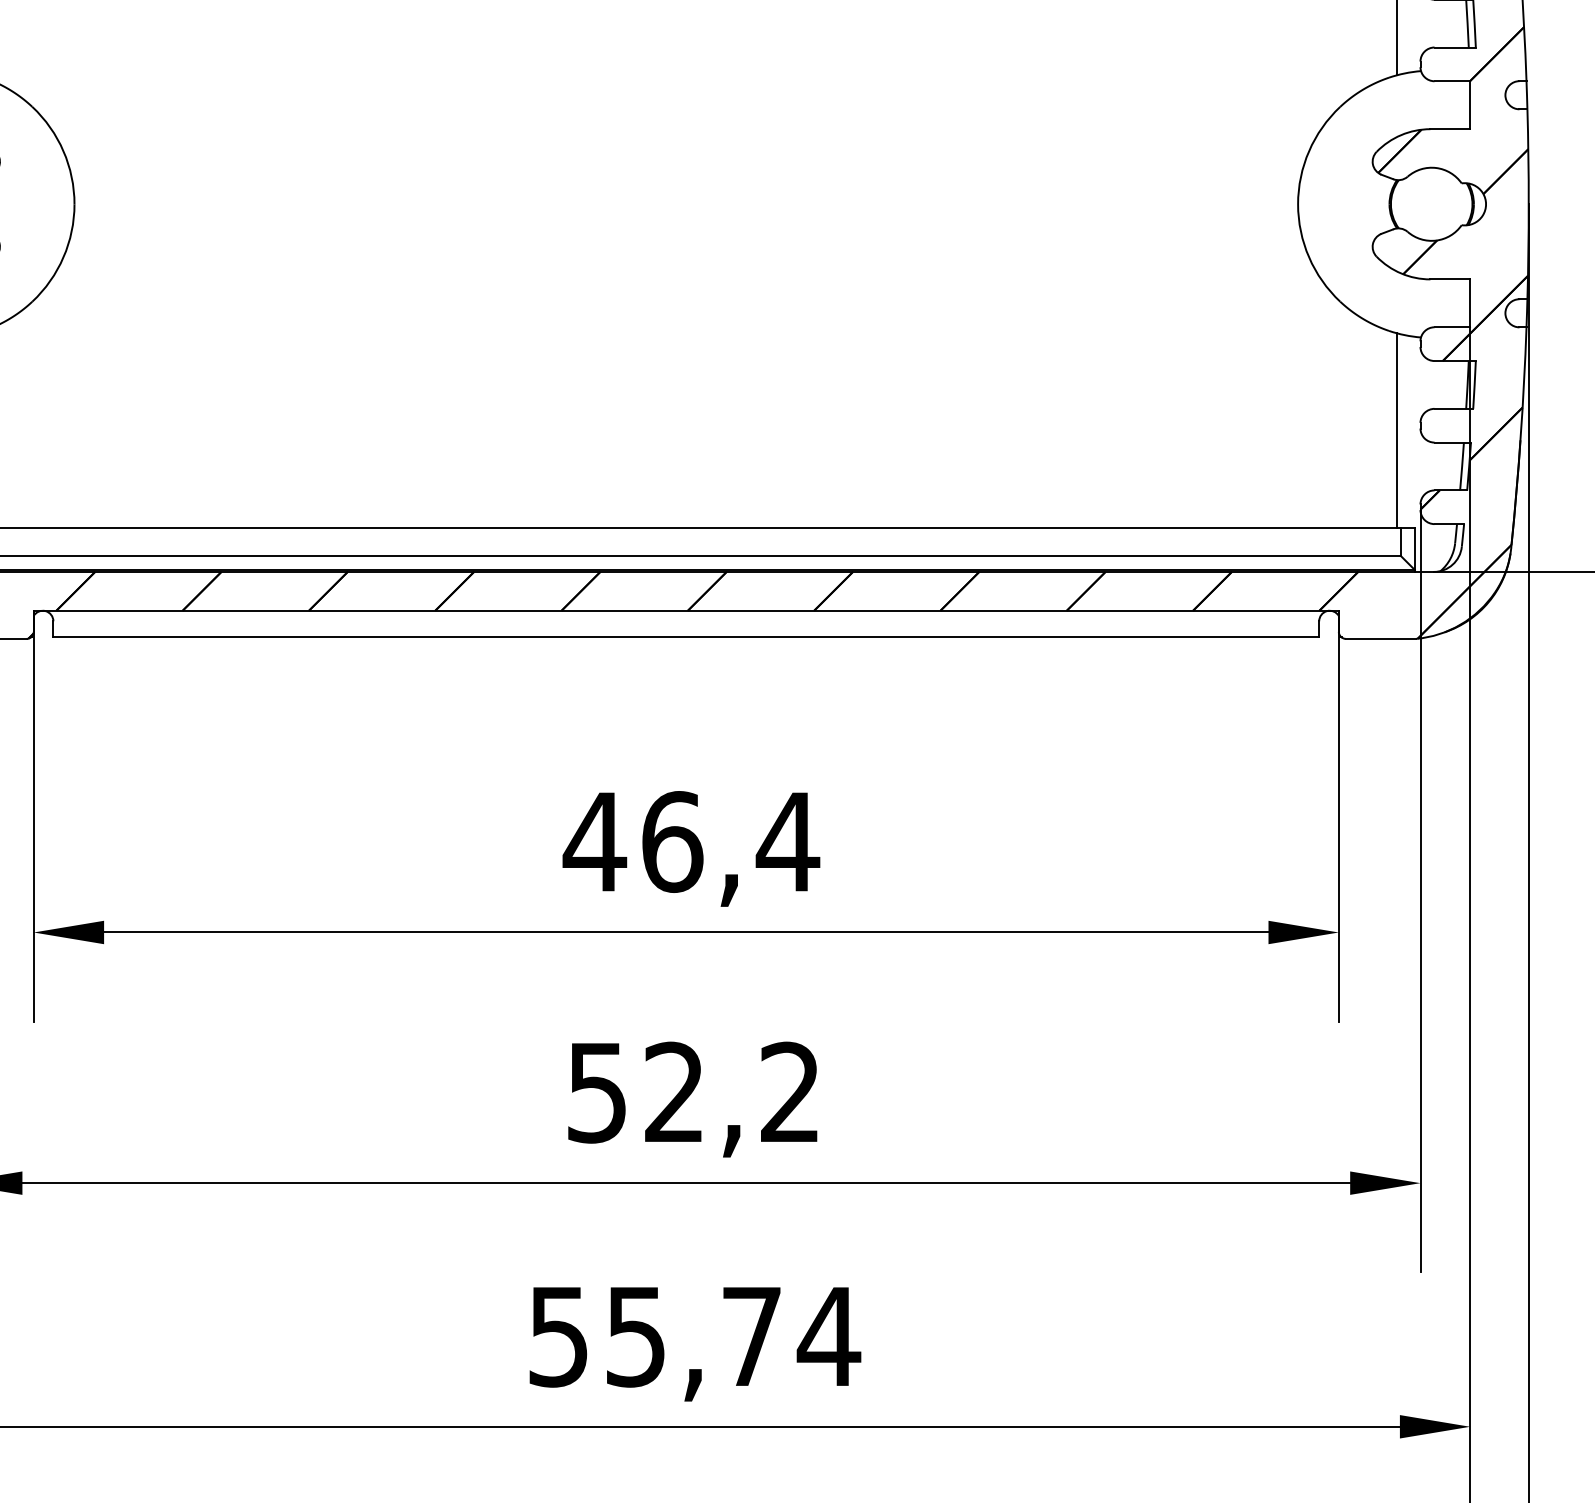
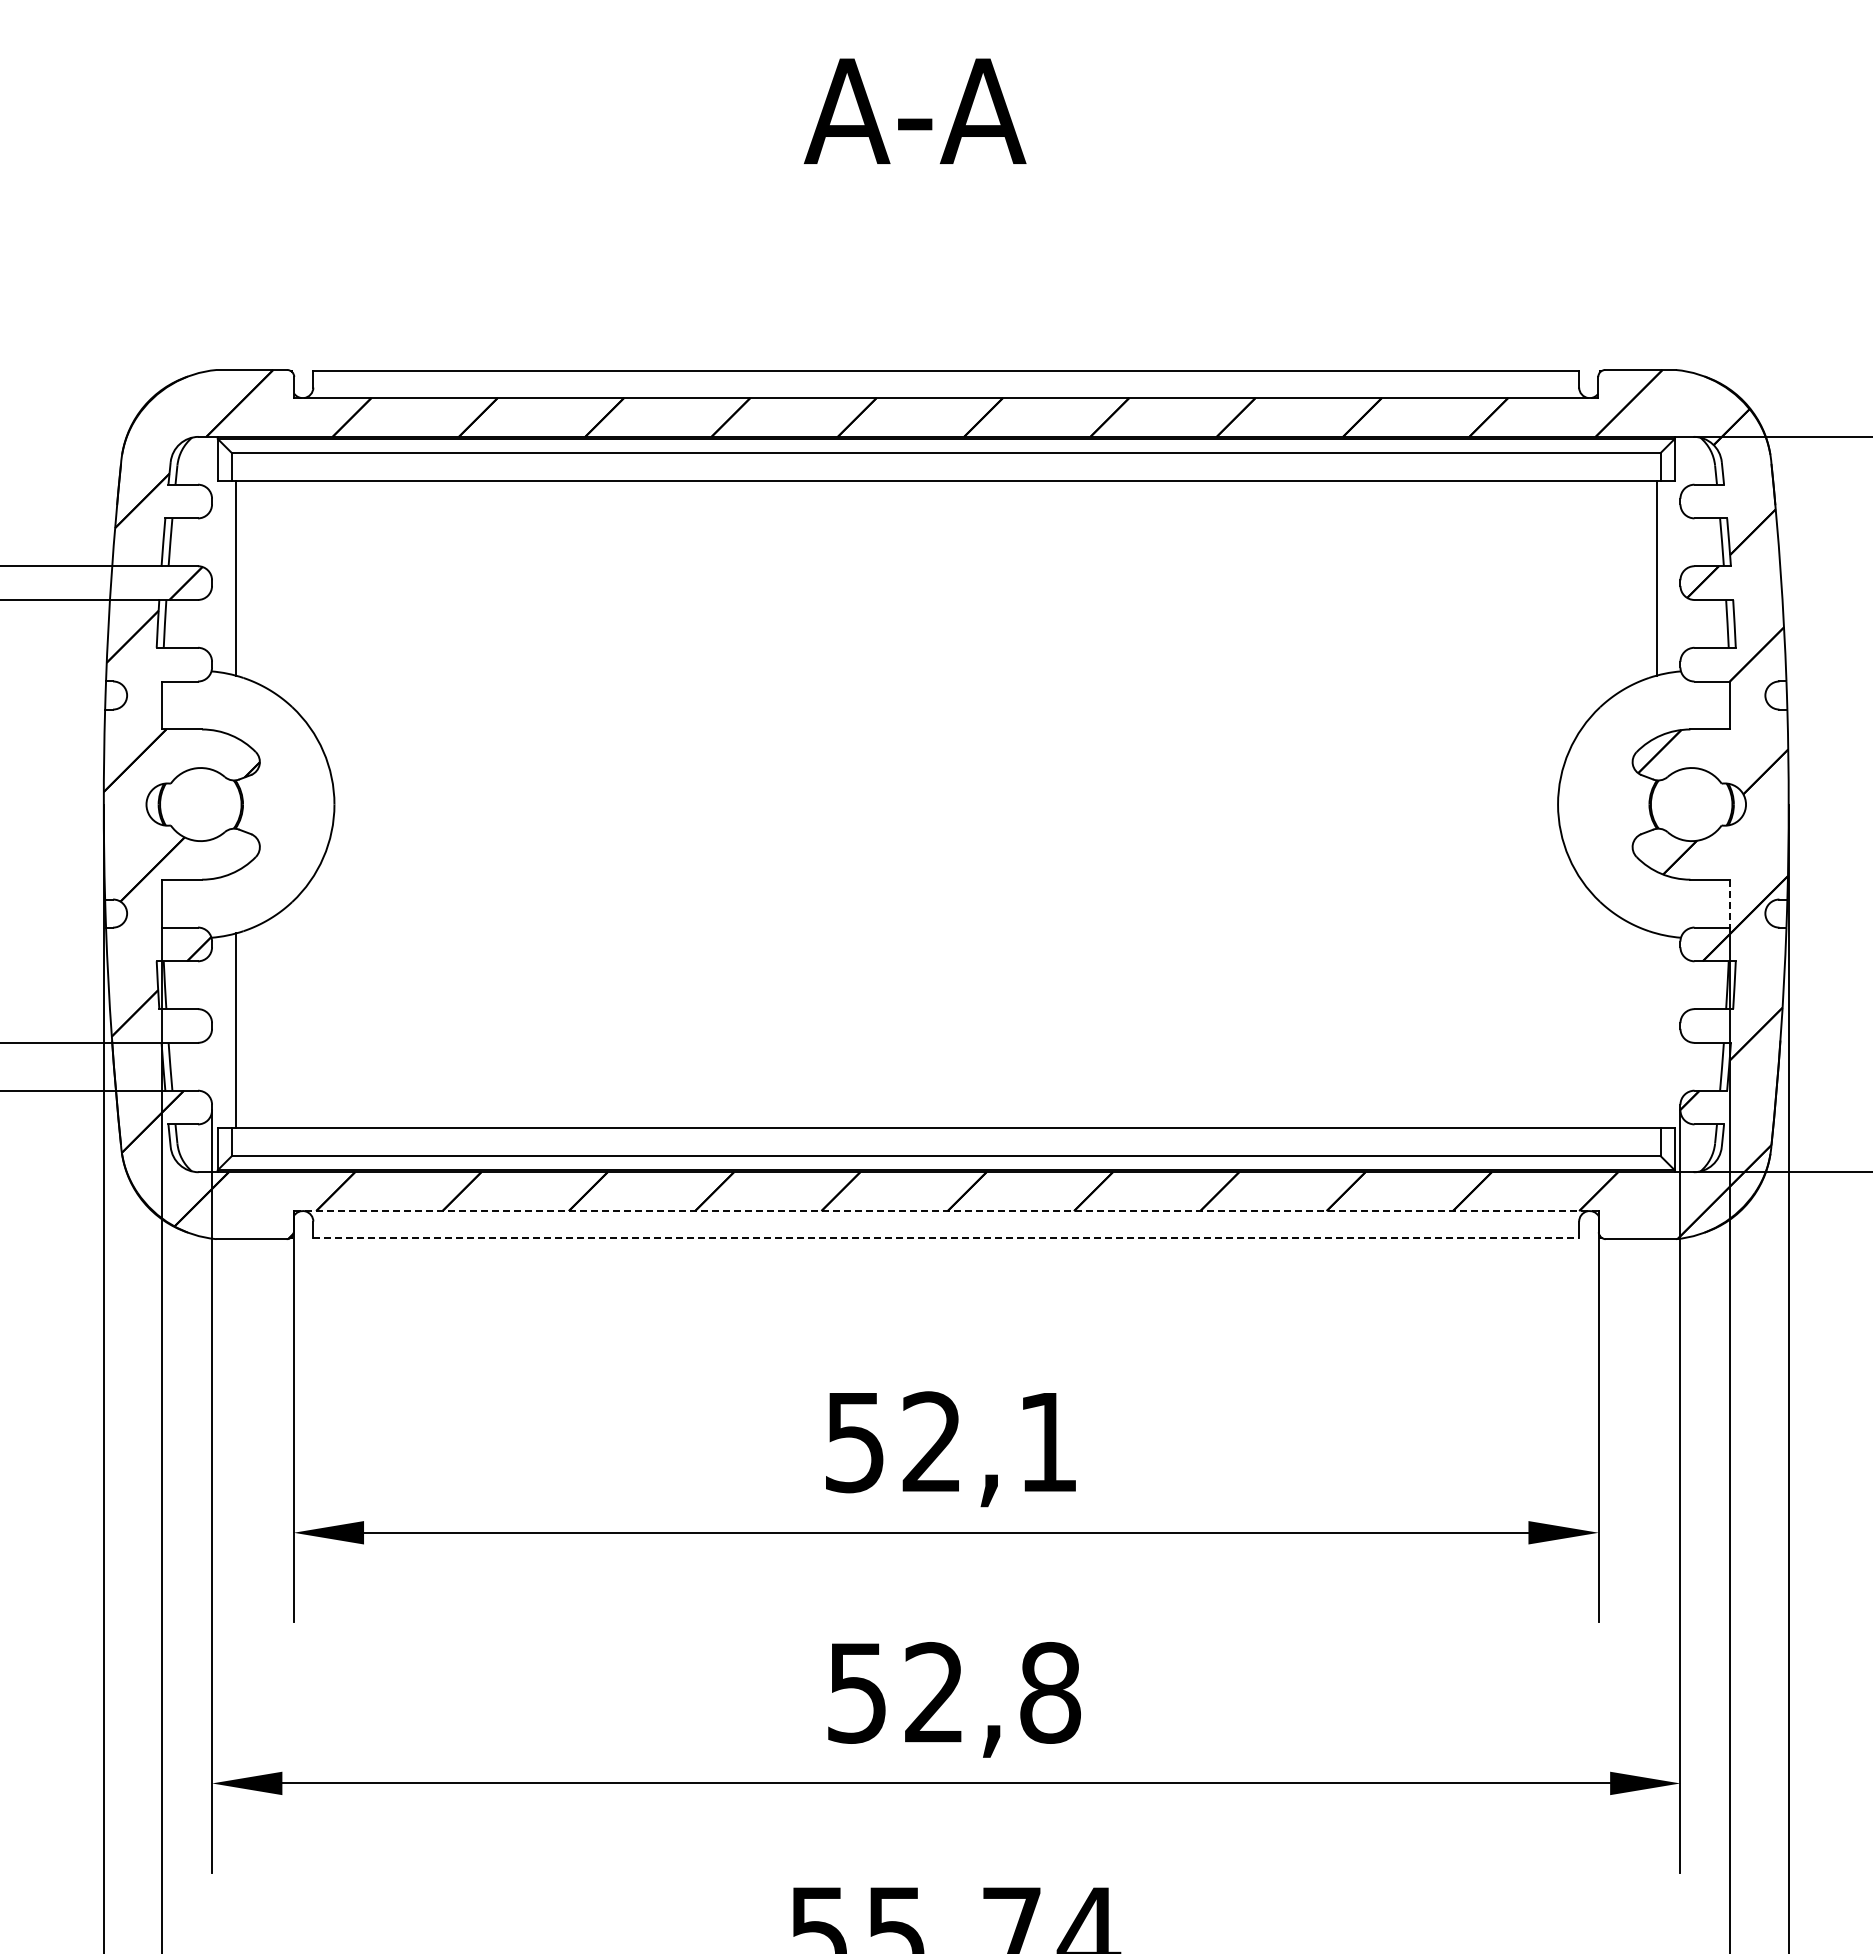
line: (1470, 303) -> (1730, 903), solid -> dashed
line: (1396, 430) -> (1656, 1030), removed
line: (686, 611) -> (946, 1211), solid -> dashed
line: (686, 637) -> (946, 1237), solid -> dashed
text: (691, 842) -> (951, 1442), 46,4 -> 52,1
text: (790, 1092) -> (1050, 1692), 52,2 -> 52,8

